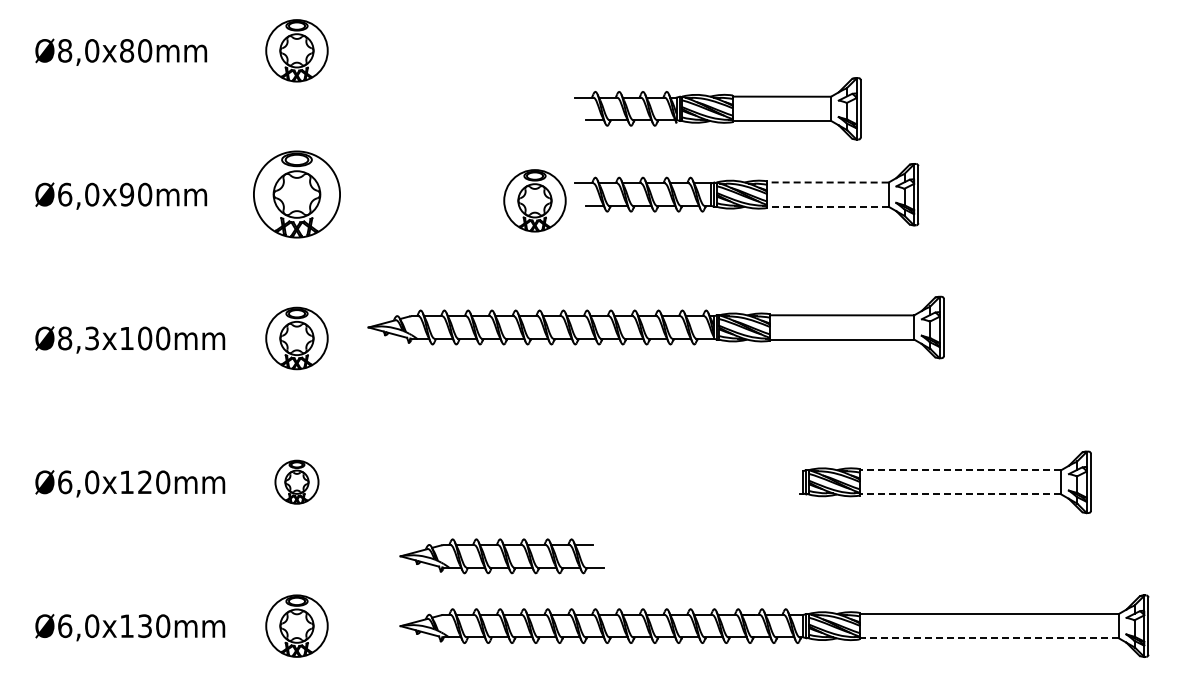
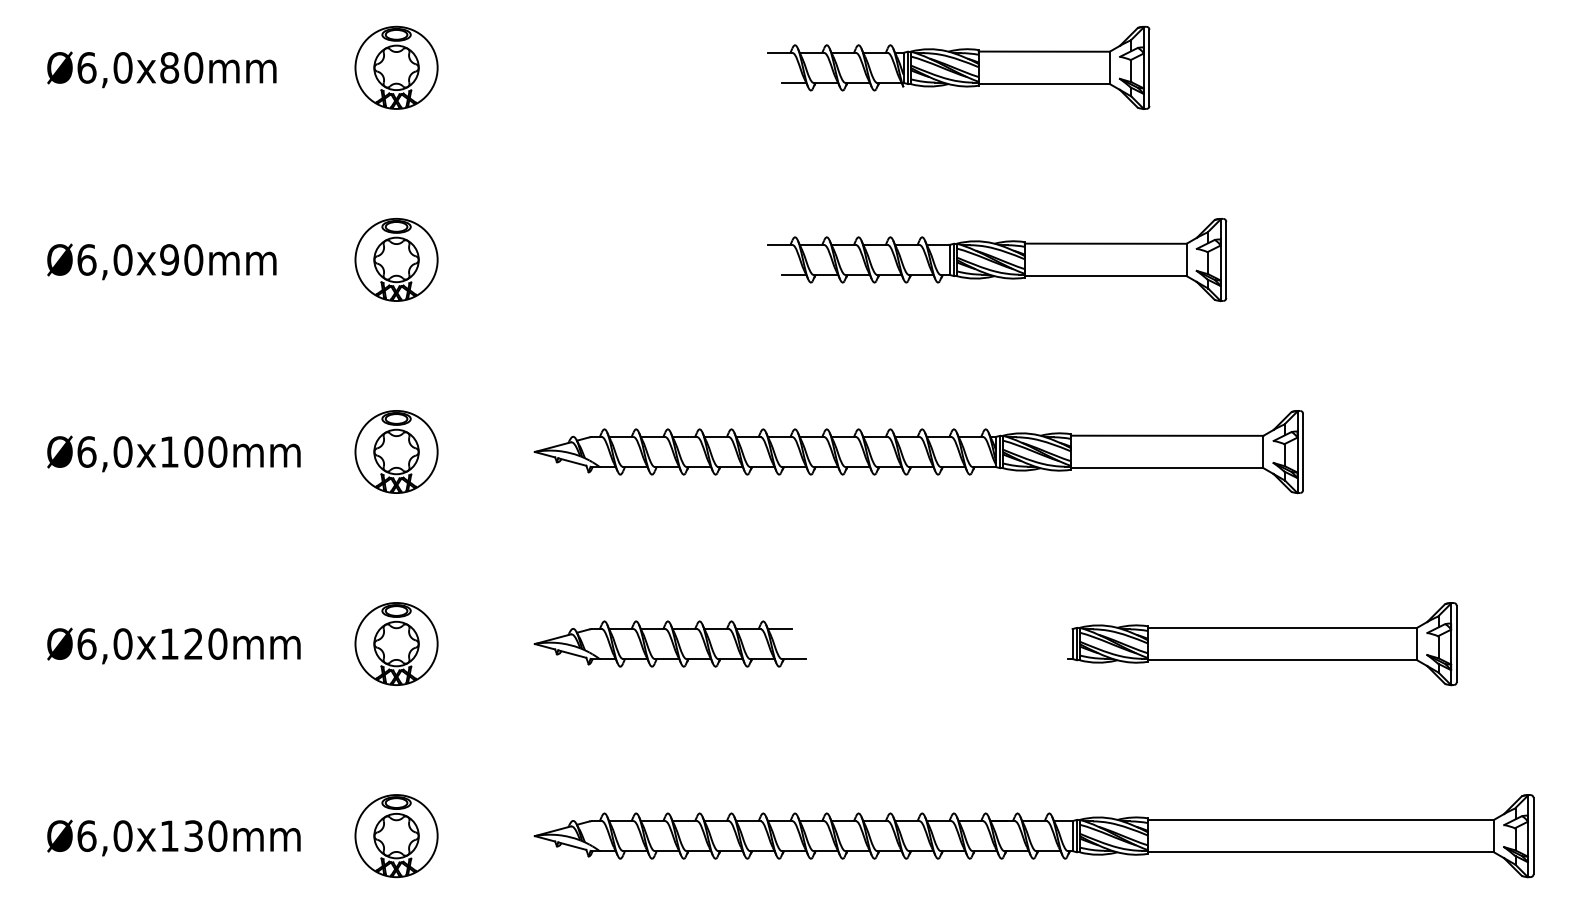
text: (65, 50) -> (87, 67), Ø8,0x80mm -> Ø6,0x80mm
part: (717, 108) -> (958, 67), moved
line: (828, 182) -> (1106, 243), dashed -> solid
part: (296, 194) -> (395, 259), size x0.71
part: (534, 200) -> (713, 267), removed
line: (828, 206) -> (1106, 275), dashed -> solid
part: (655, 327) -> (918, 452), moved
text: (78, 338) -> (104, 452), Ø8,3x100mm -> Ø6,0x100mm
line: (960, 470) -> (1282, 628), dashed -> solid
part: (296, 481) -> (395, 642), size x1.43
line: (960, 494) -> (1282, 660), dashed -> solid
part: (501, 556) -> (669, 644), moved
line: (989, 638) -> (1321, 852), dashed -> solid

